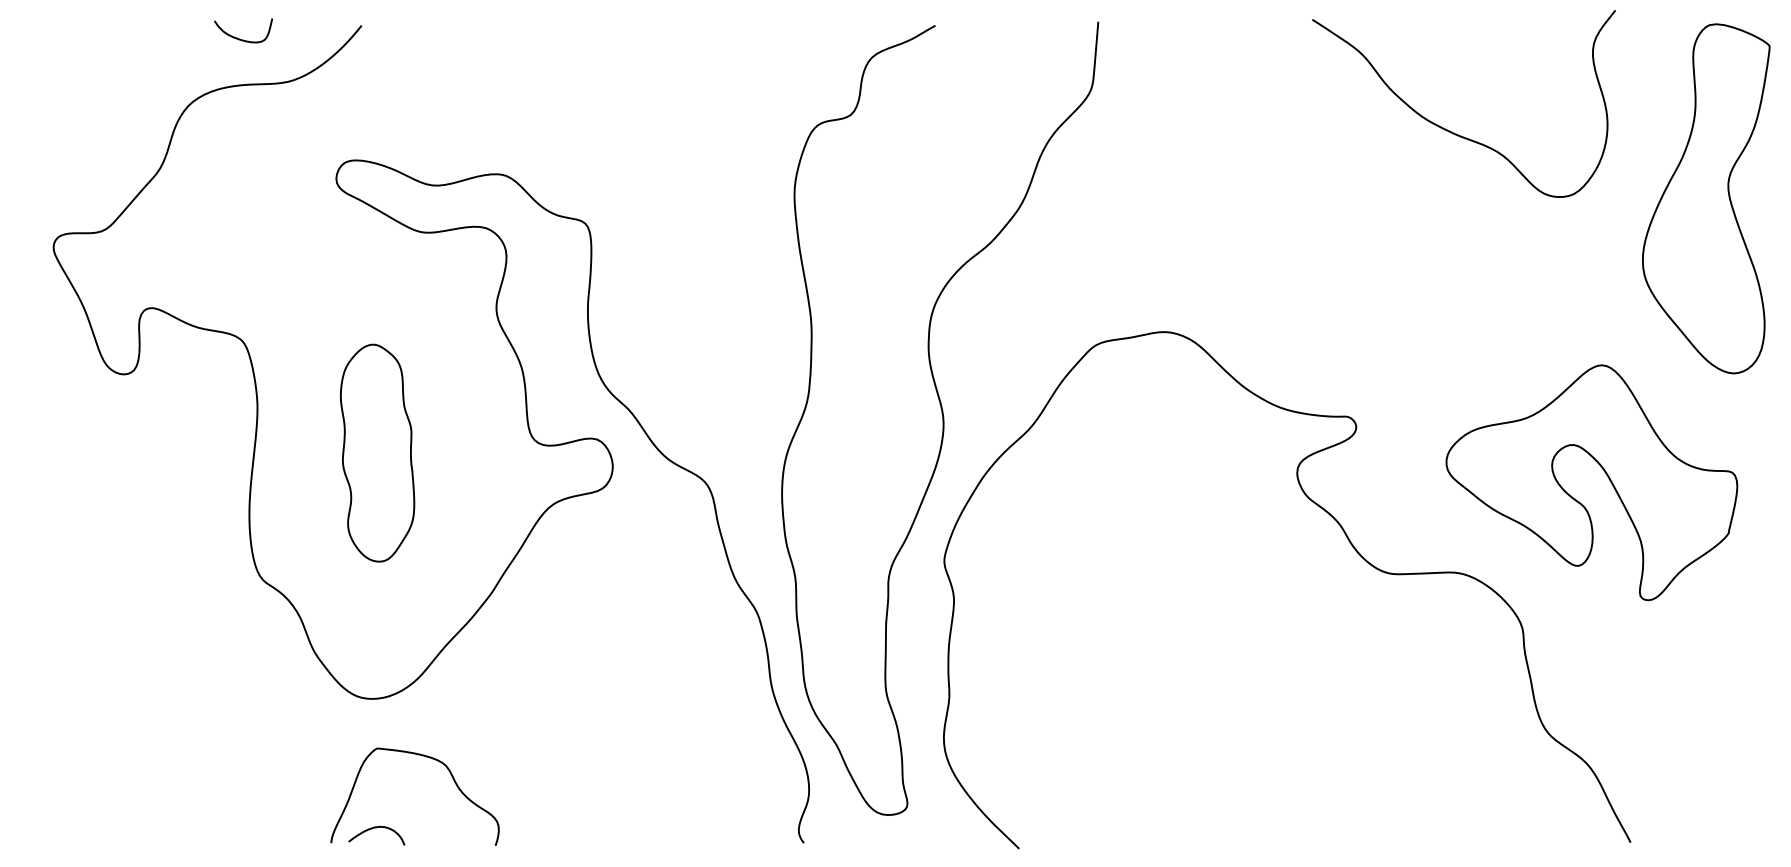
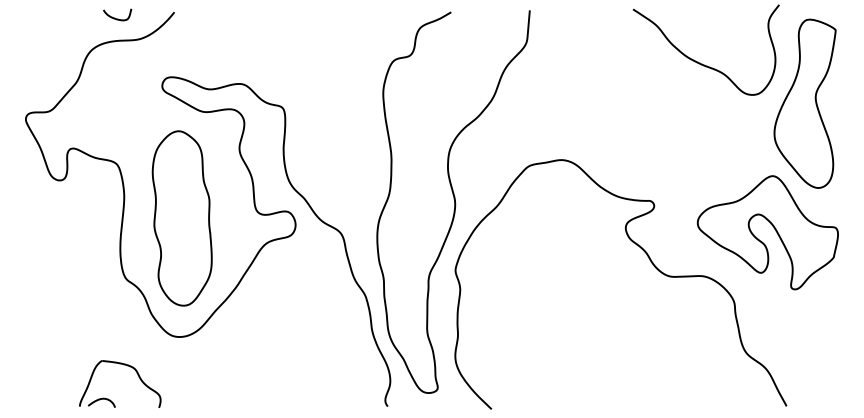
part: (1705, 198) -> (804, 103), moved
part: (376, 453) -> (181, 218), size x1.67
part: (430, 760) -> (127, 366), moved

